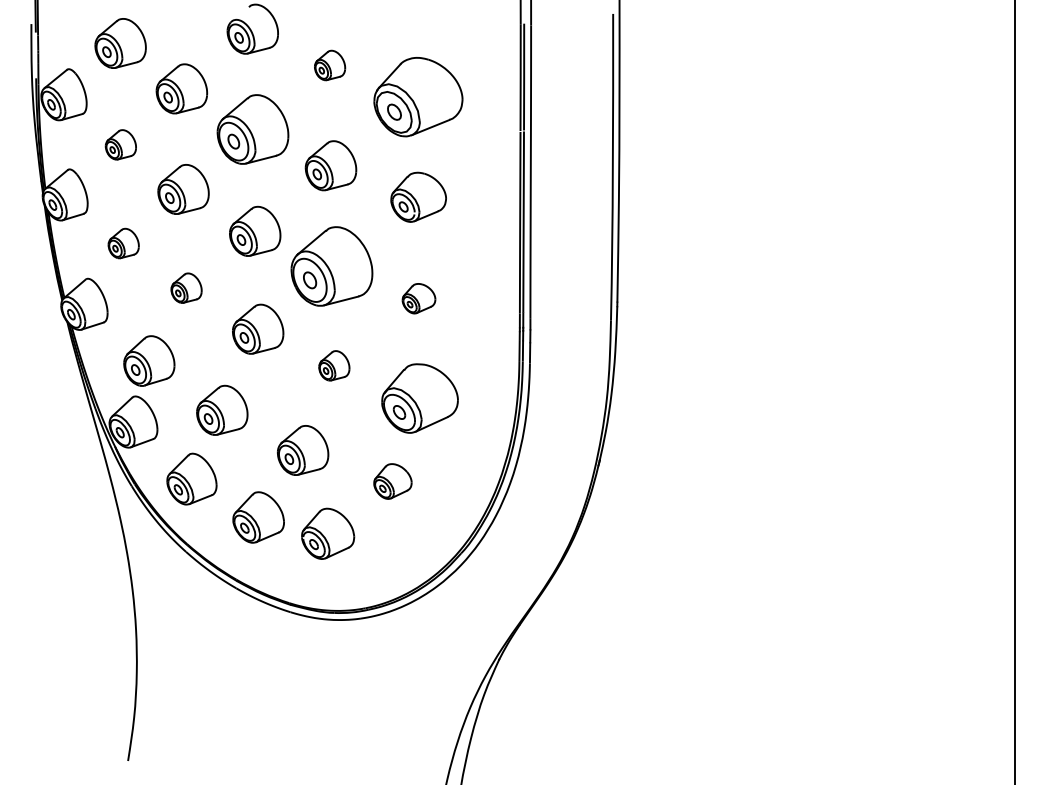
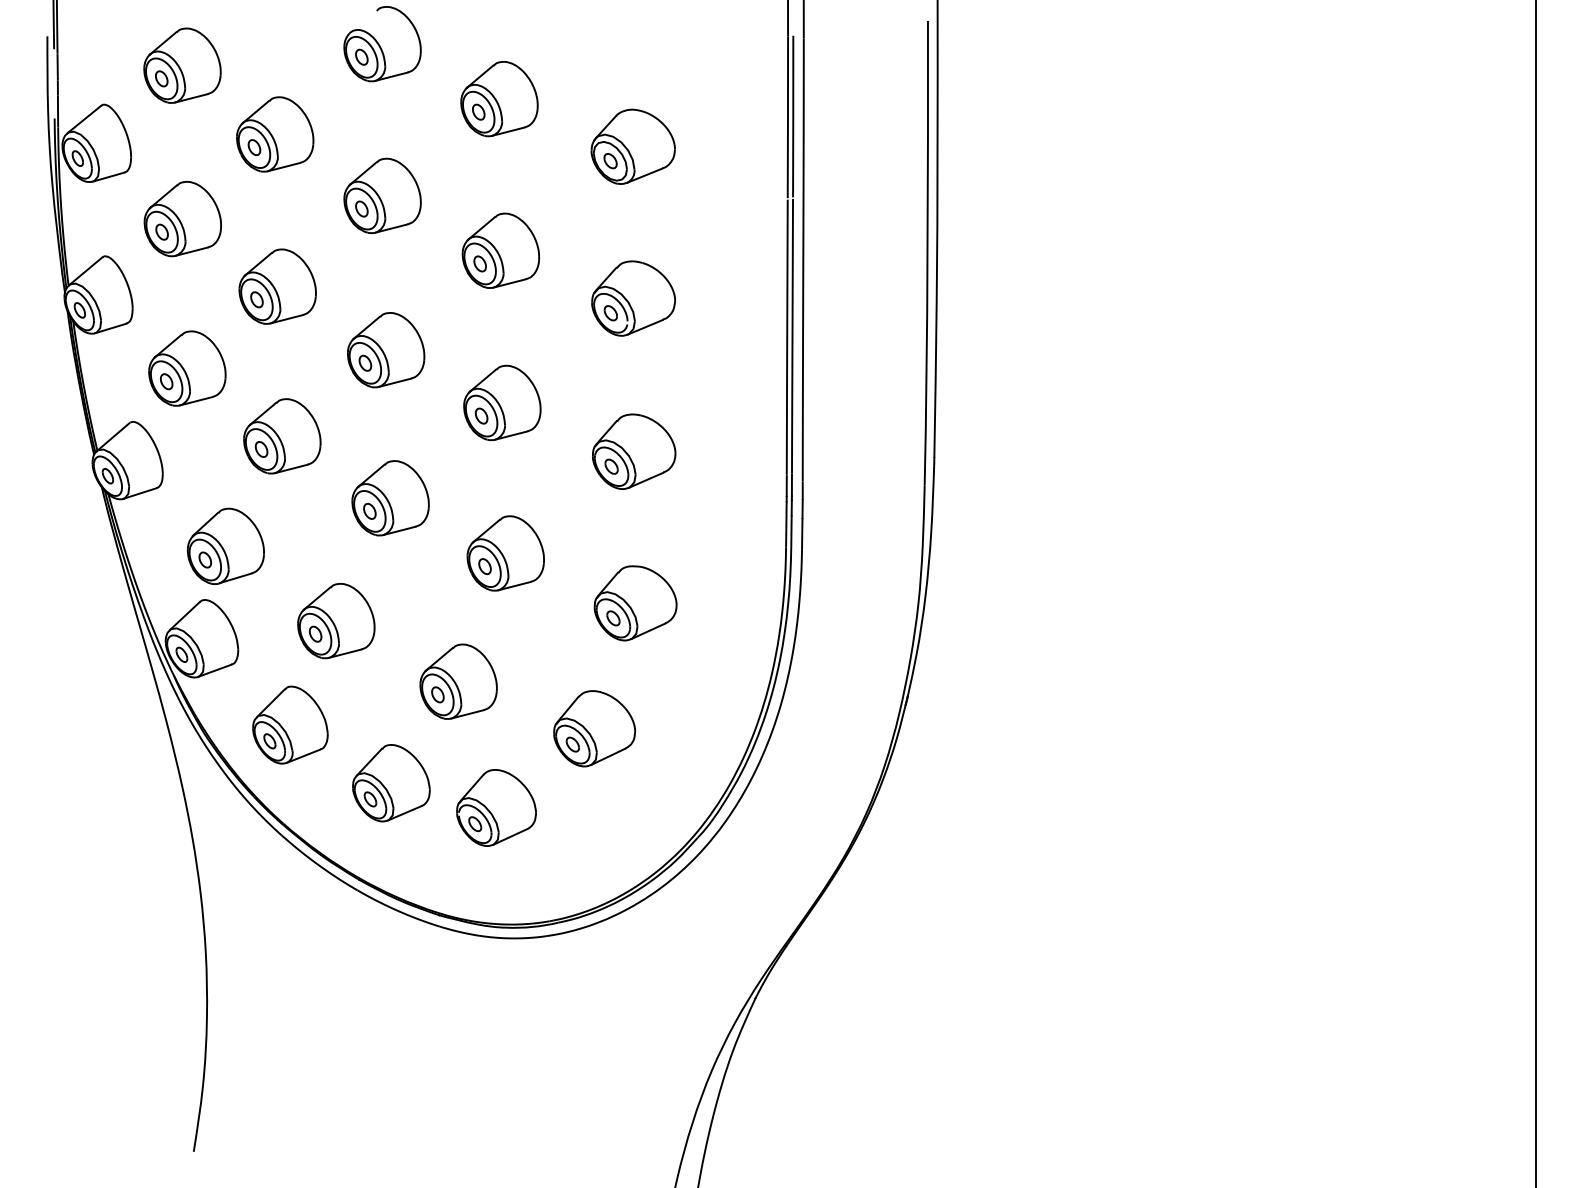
part: (329, 65) -> (498, 99), size x1.67
part: (418, 96) -> (633, 145), size x0.62
part: (252, 129) -> (382, 195), size x0.71
part: (120, 144) -> (182, 218), size x1.67
part: (123, 243) -> (186, 368), size x1.67
part: (331, 265) -> (501, 401), size x0.62
part: (186, 287) -> (282, 435), size x1.67
part: (418, 298) -> (633, 451), size x1.67
part: (334, 365) -> (506, 553), size x1.67
part: (419, 398) -> (634, 603), size x0.71
part: (392, 481) -> (593, 728), size x1.43

